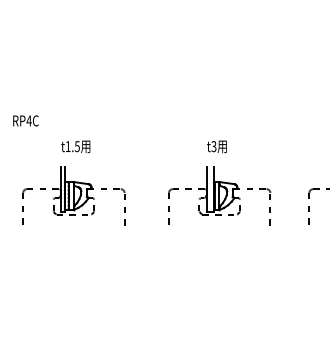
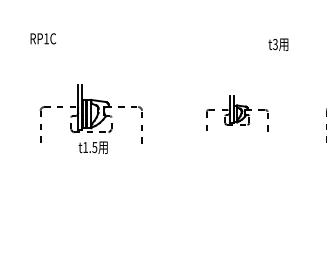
text: (28, 120) -> (45, 38), RP4C -> RP1C
text: (75, 146) -> (92, 147), moved
text: (216, 146) -> (277, 44), moved
part: (219, 195) -> (236, 113), size x0.6

